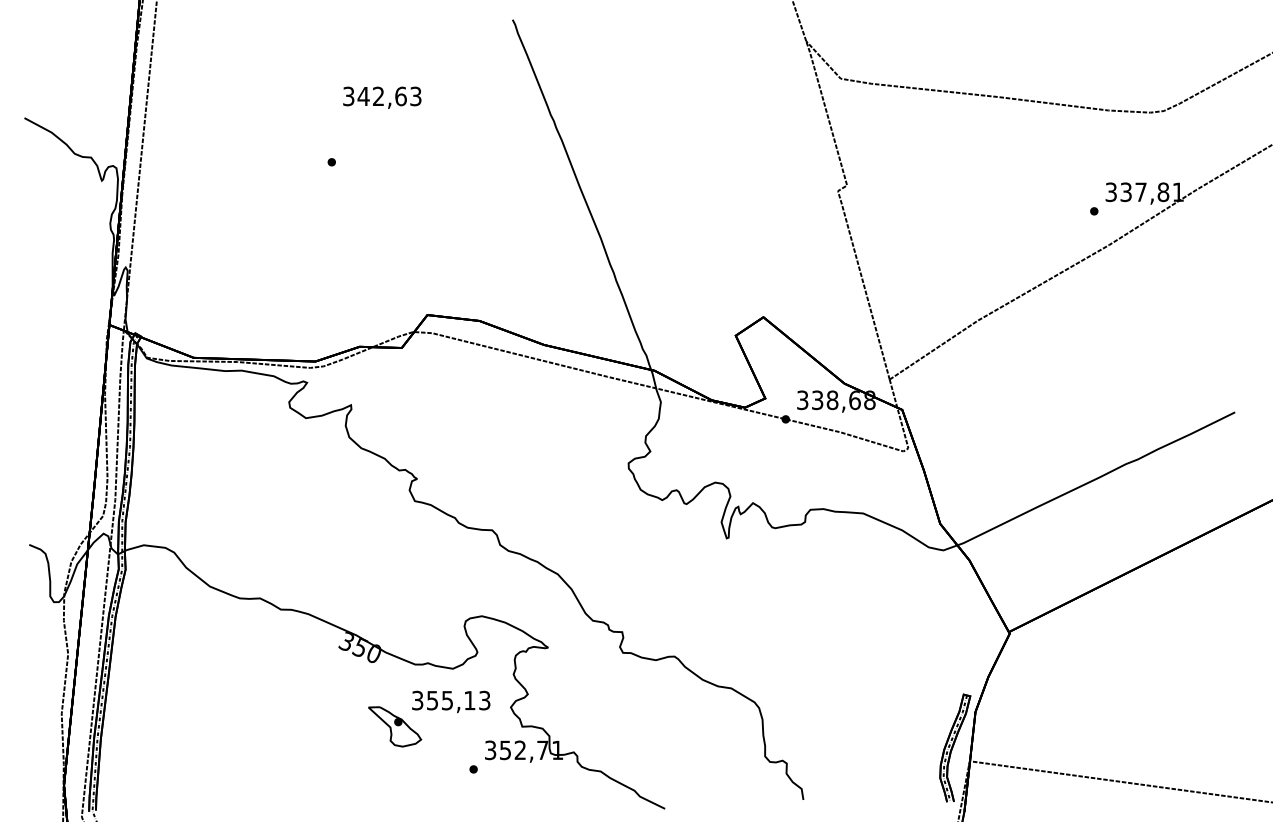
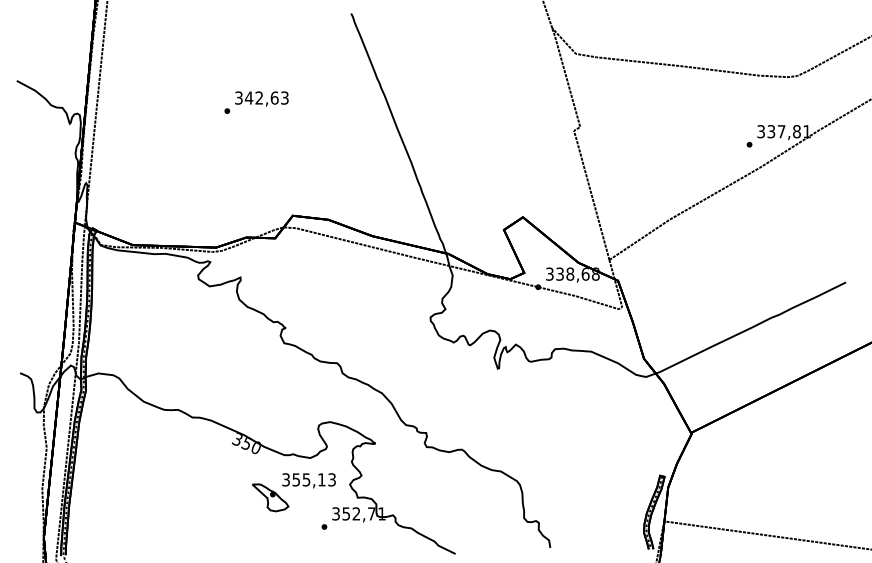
text: (381, 97) -> (261, 98), moved

